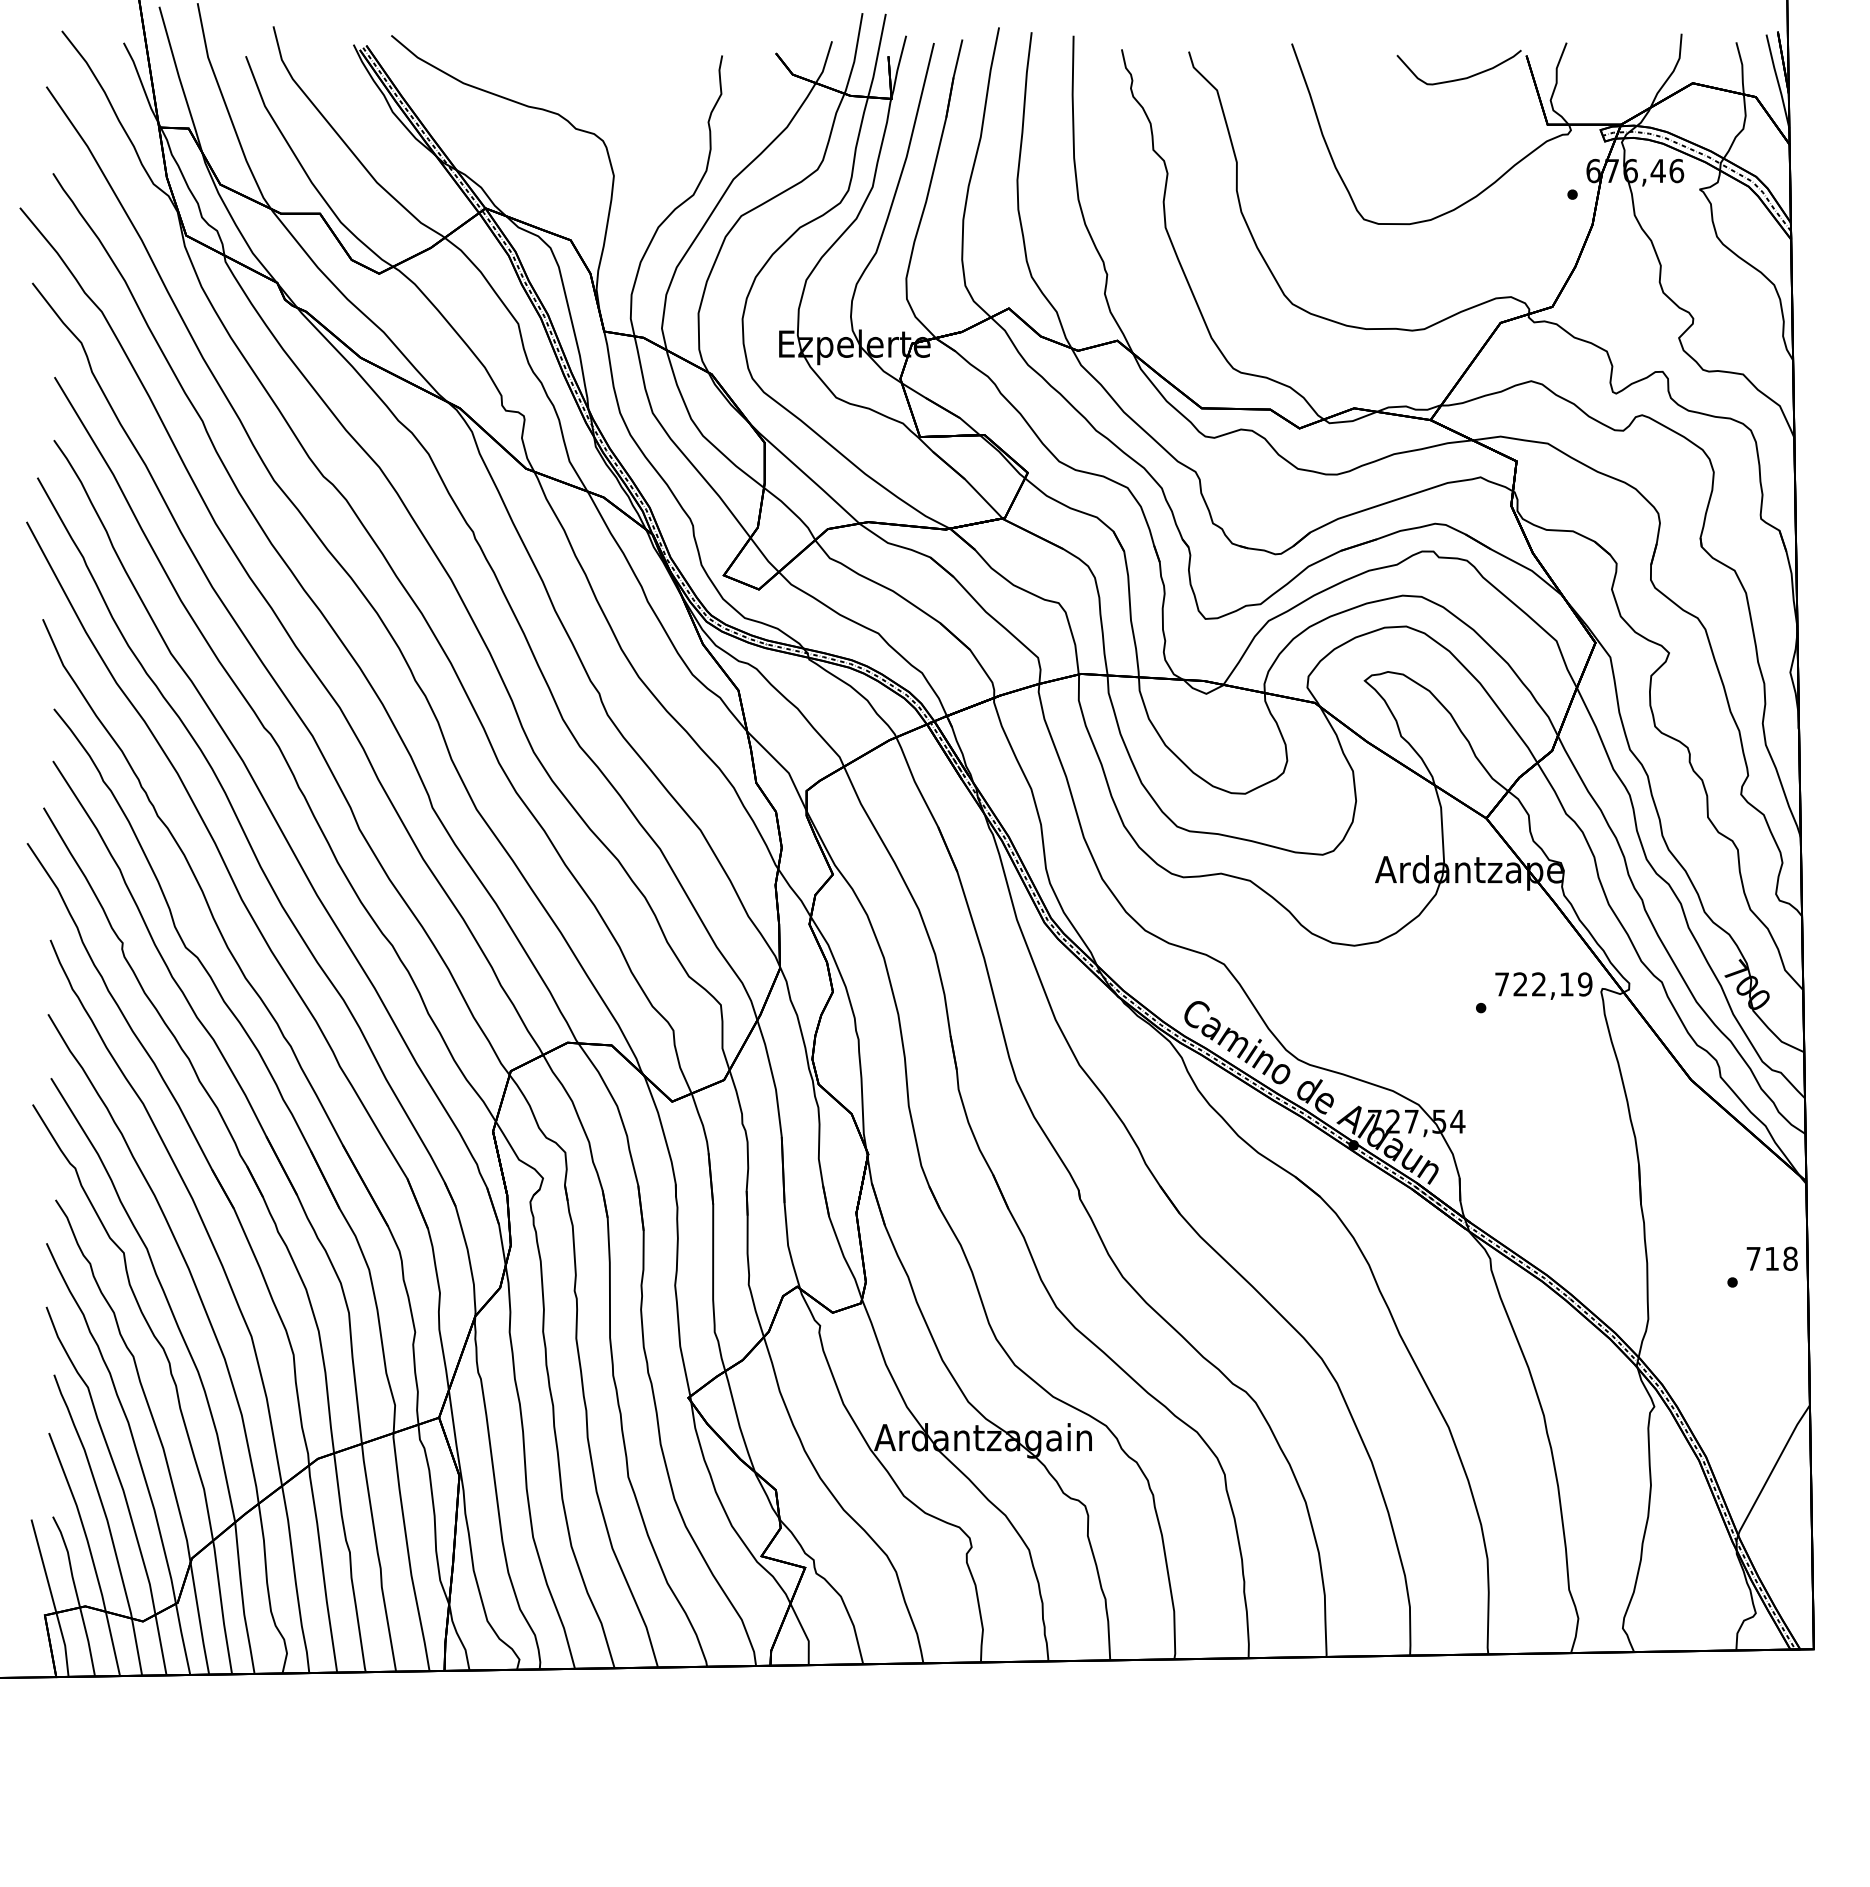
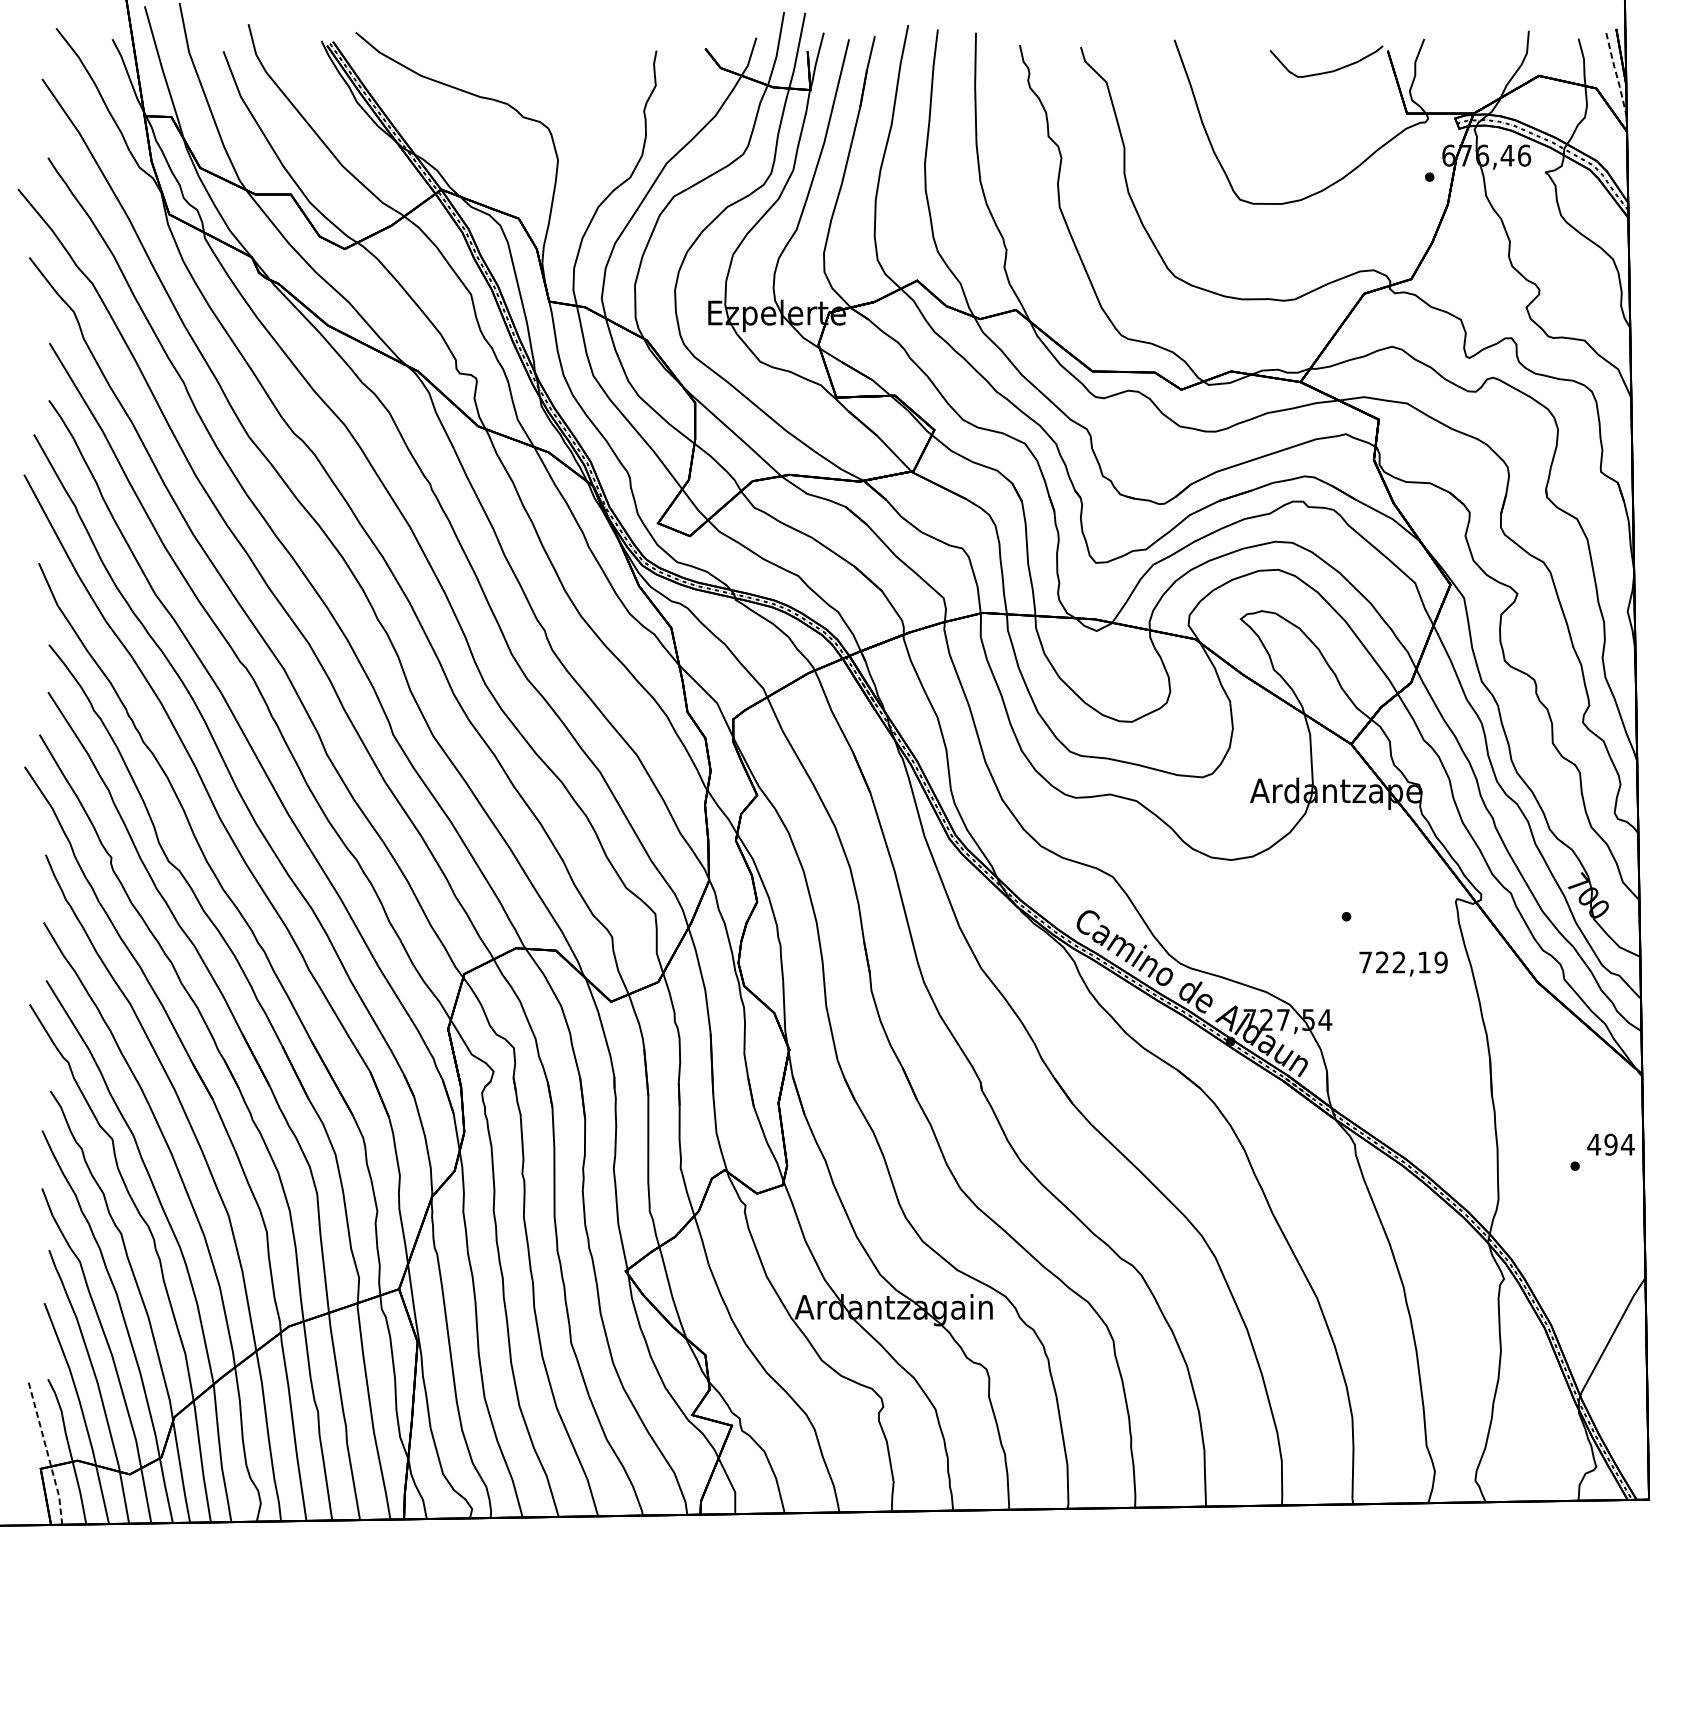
line: (1777, 81) -> (1616, 74), solid -> dashed
text: (1543, 985) -> (1403, 963), moved
text: (1771, 1258) -> (1610, 1144), 718 -> 494
line: (52, 1598) -> (47, 1453), solid -> dashed

